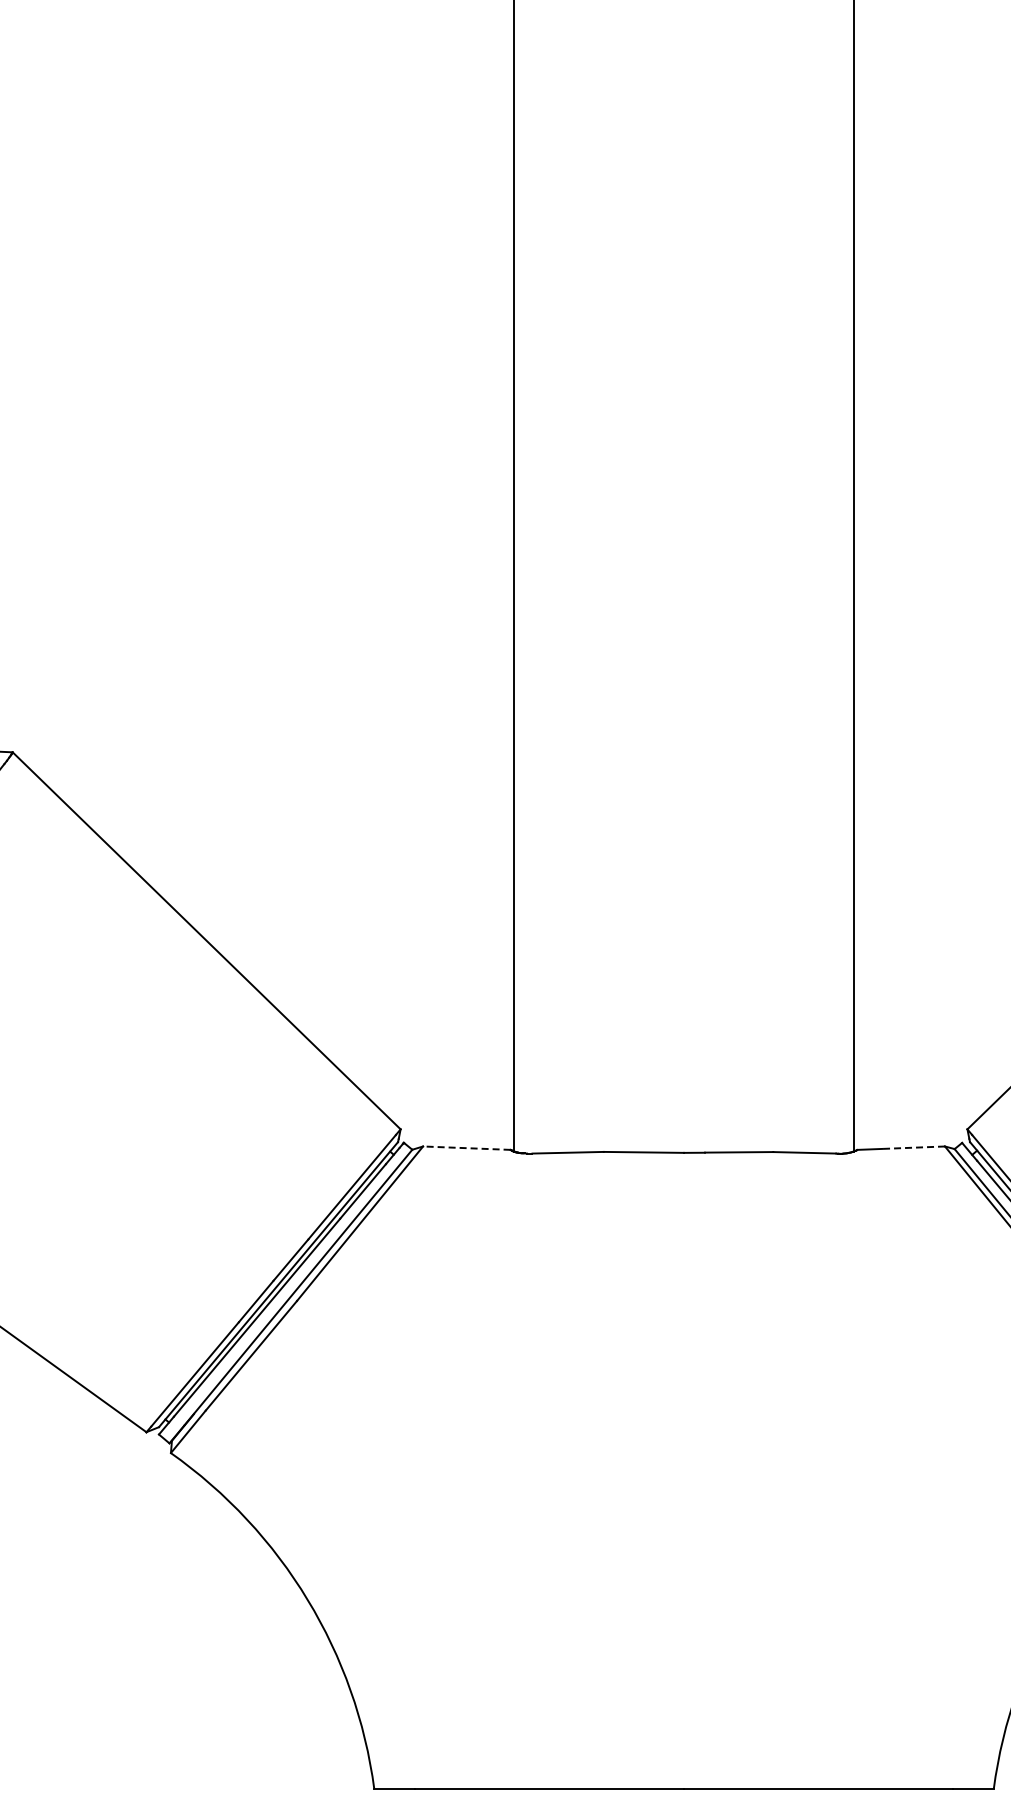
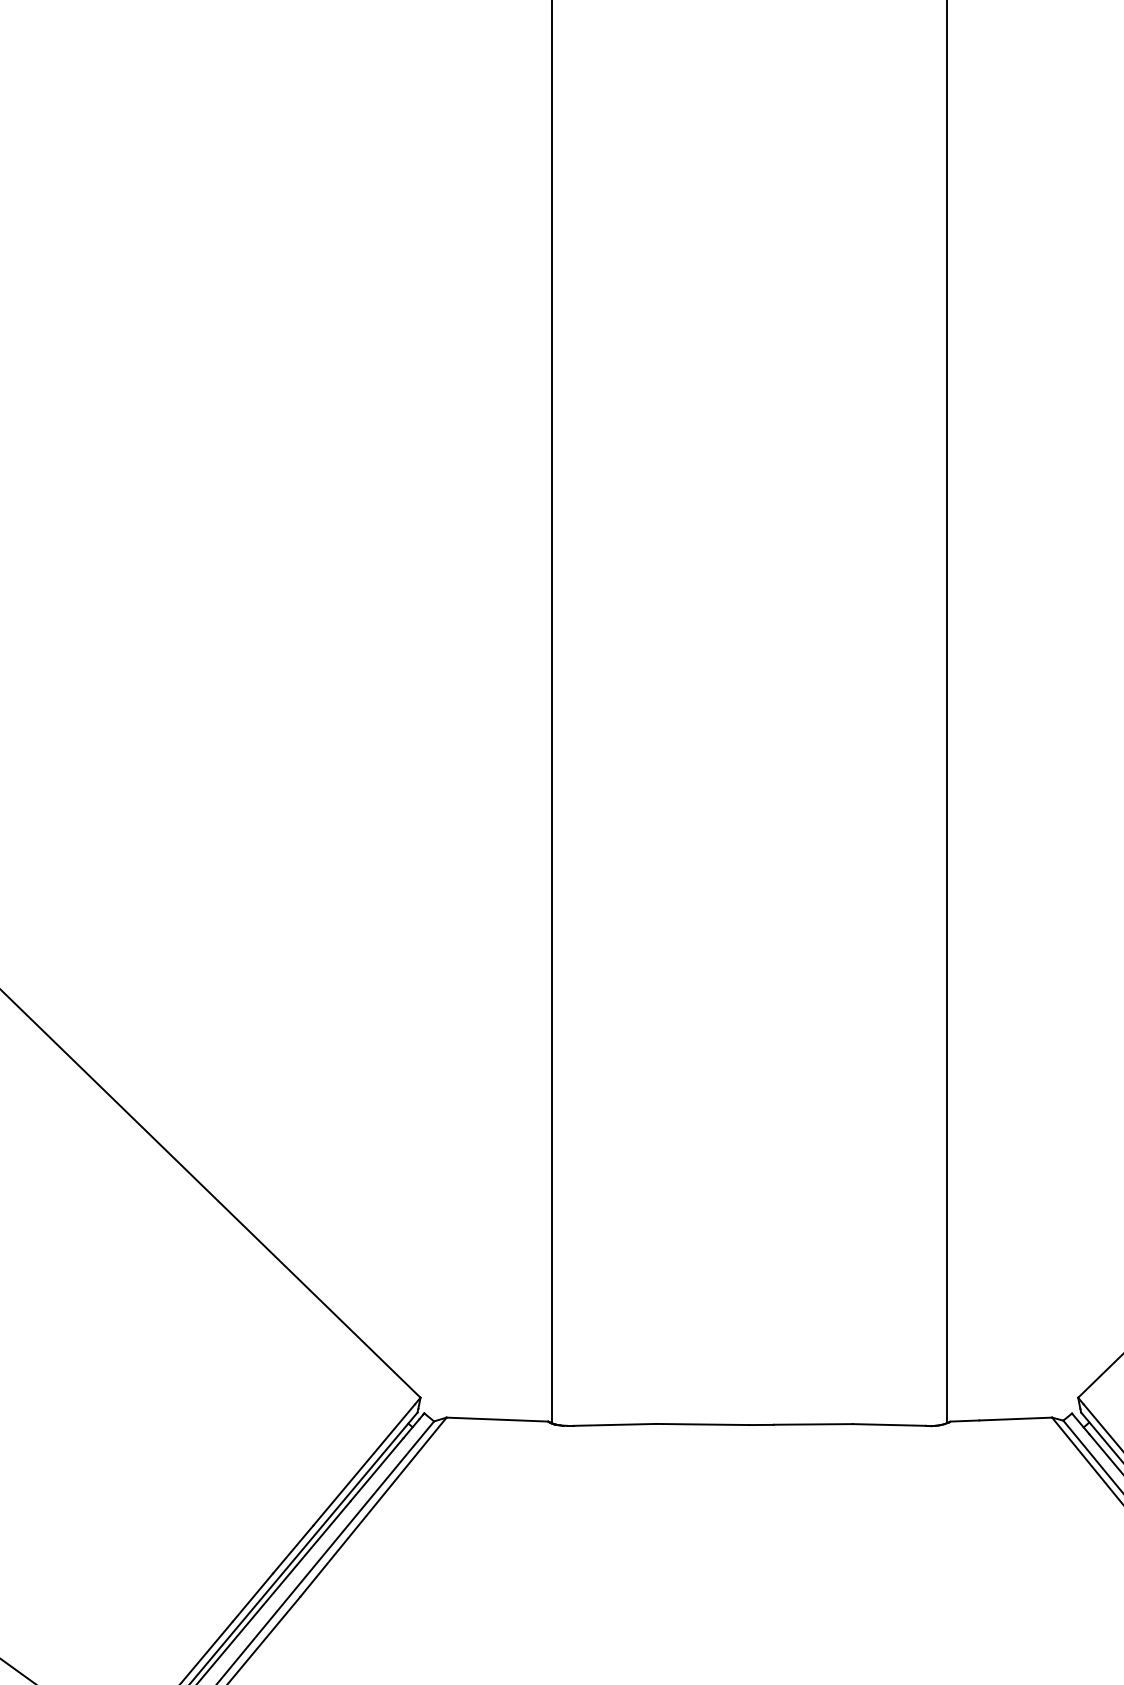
line: (913, 1147) -> (1015, 1418), dashed -> solid
line: (466, 1148) -> (496, 1419), dashed -> solid

